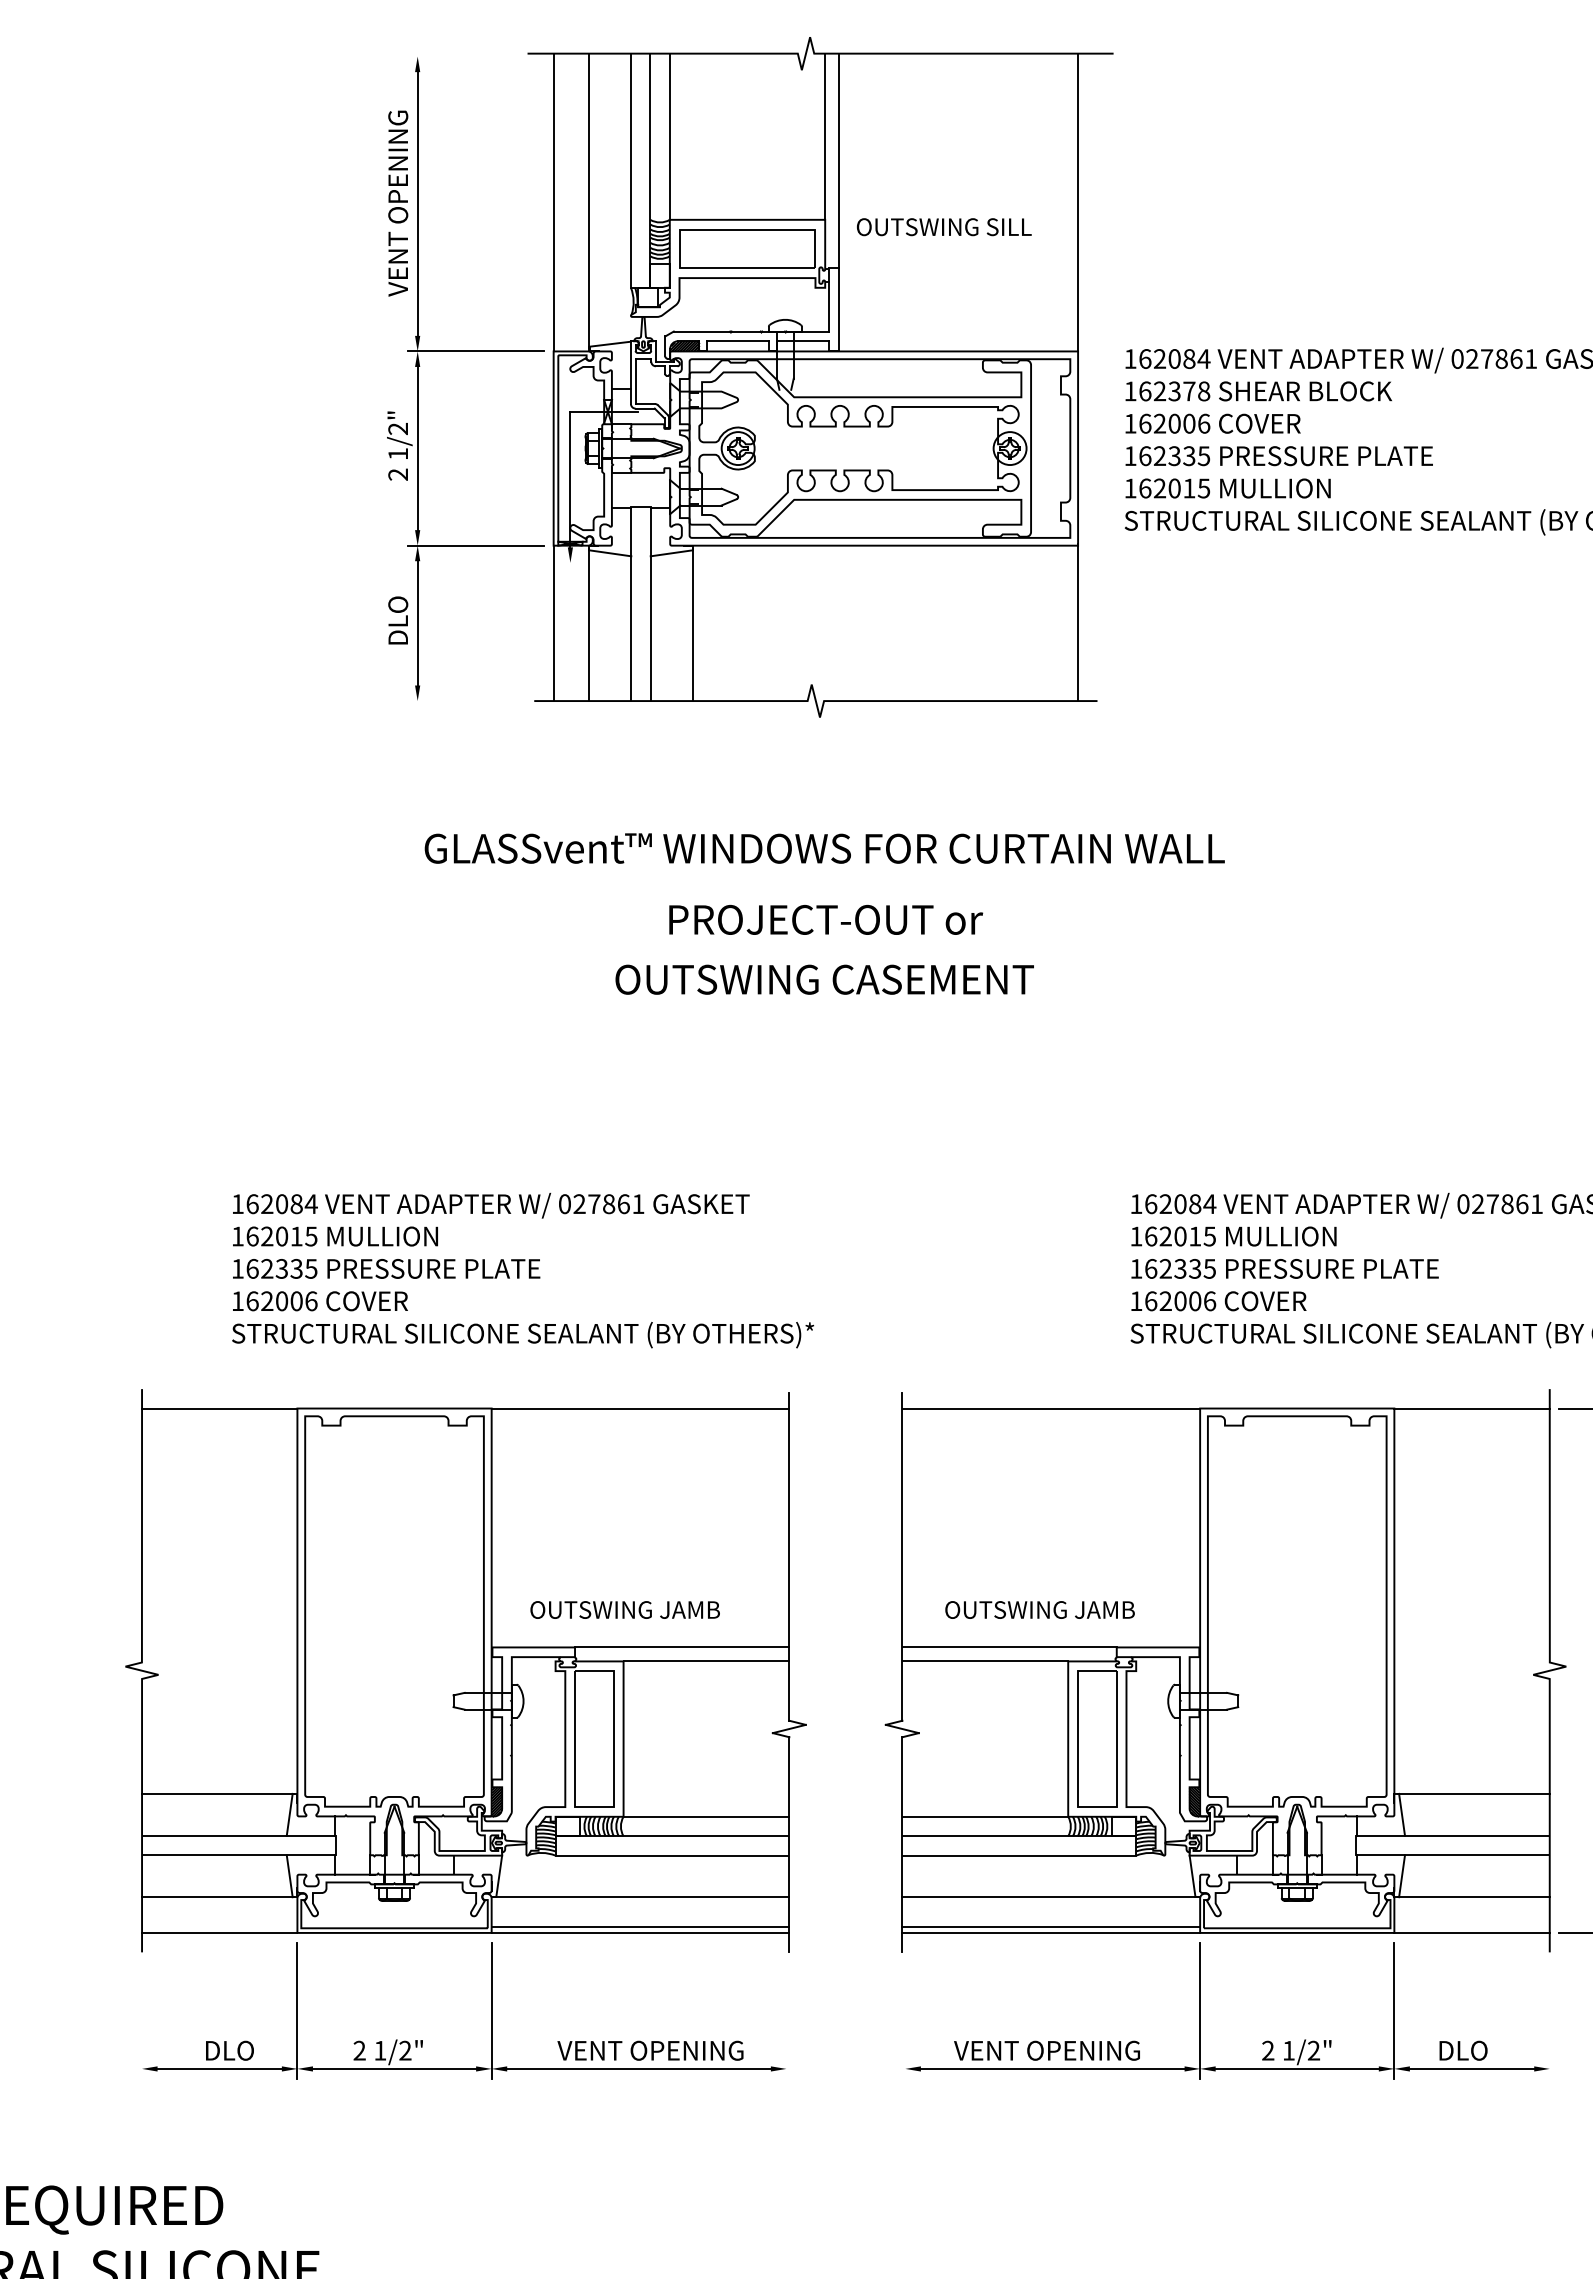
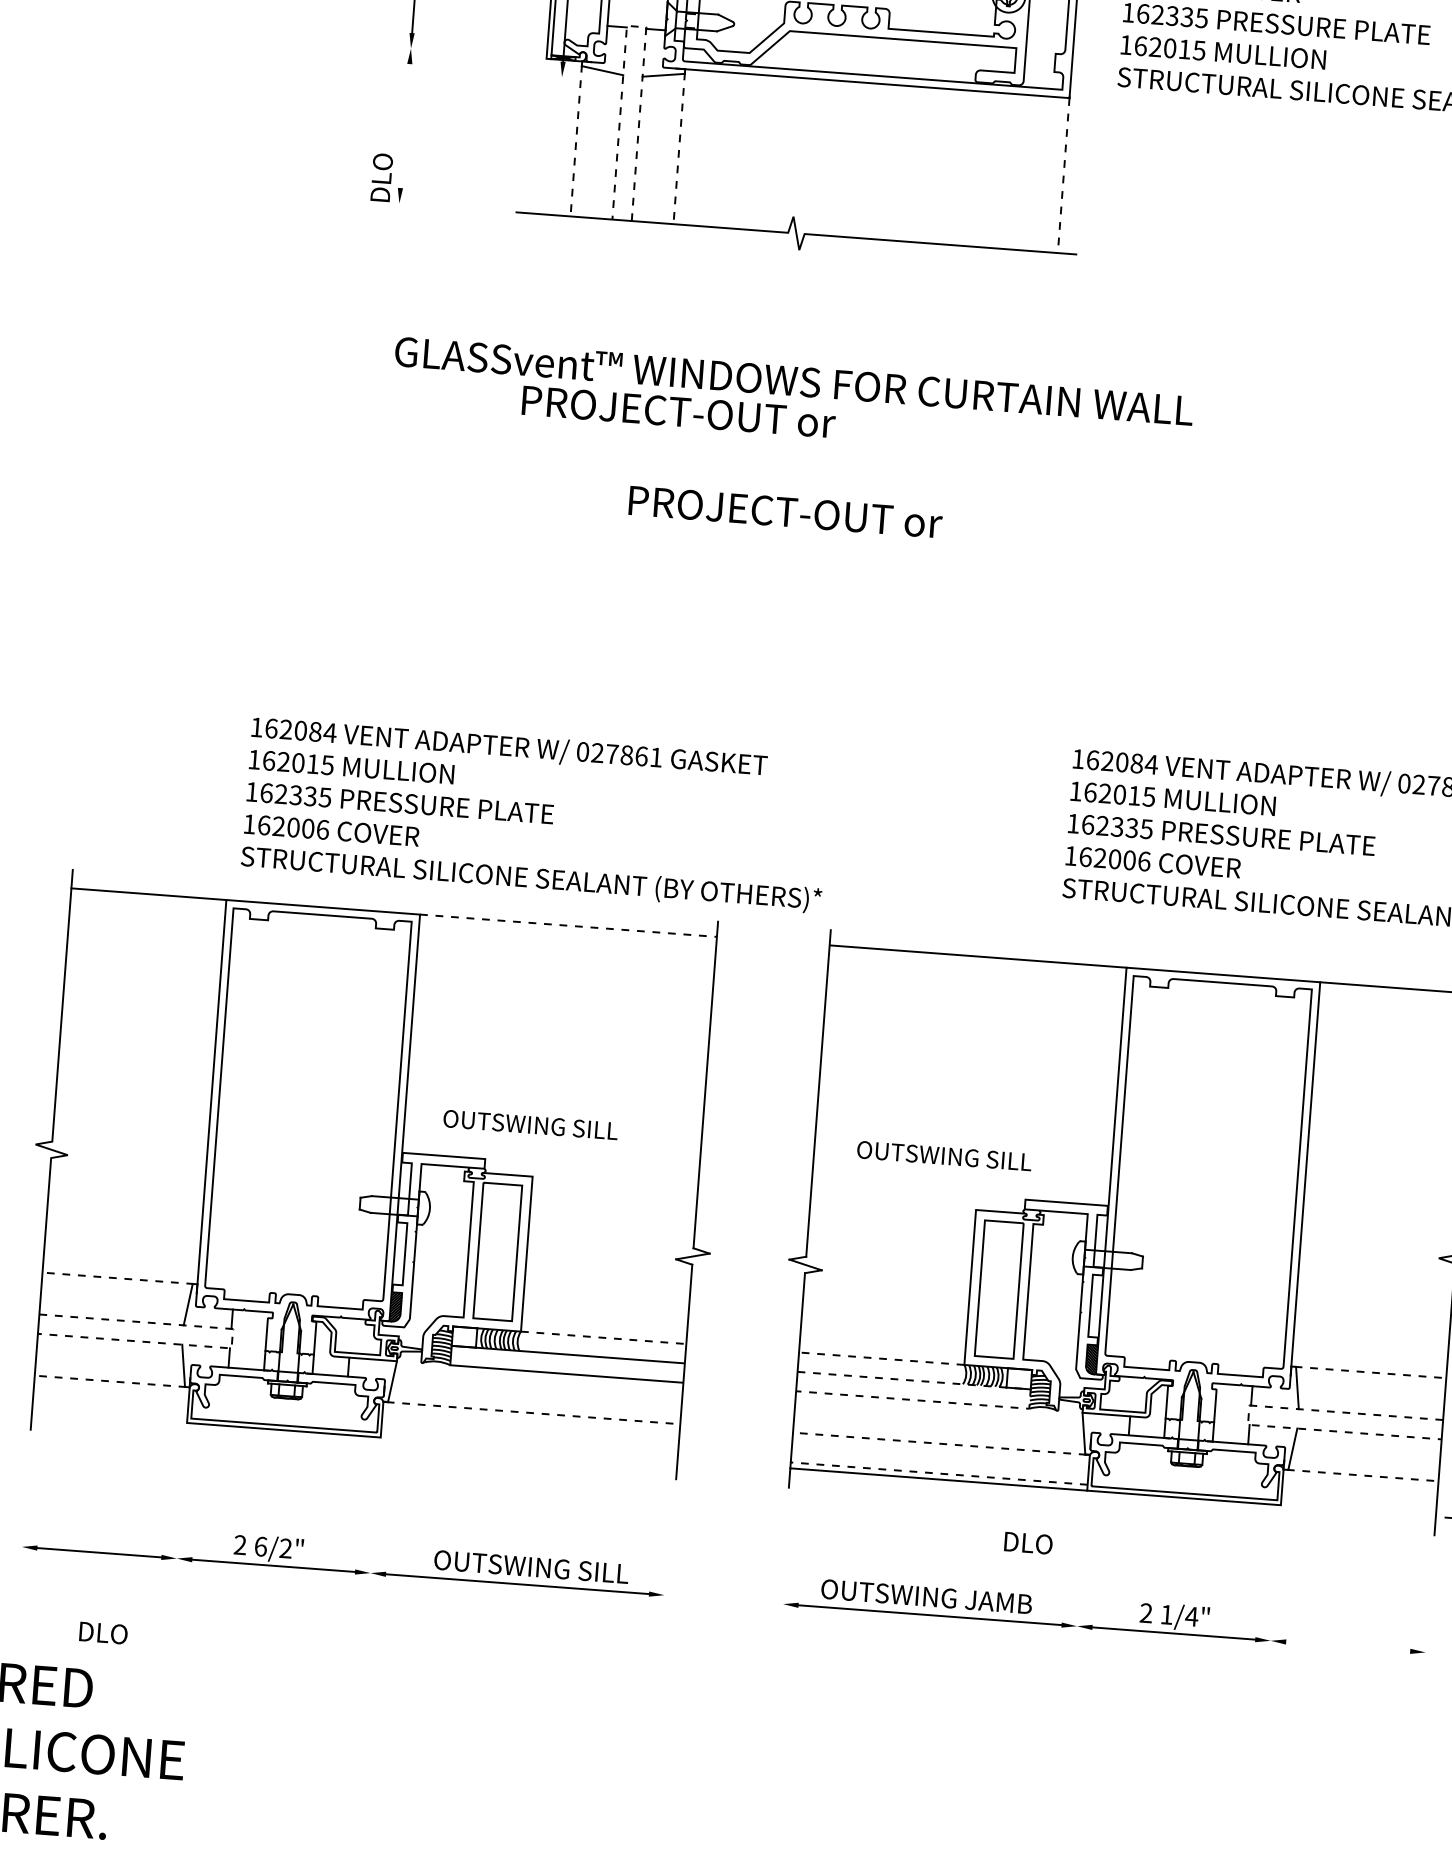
line: (641, 506) -> (637, 26), solid -> dashed
line: (475, 545) -> (468, 52), removed
text: (398, 620) -> (382, 177), moved
line: (417, 623) -> (404, 126), removed
line: (553, 623) -> (540, 136), removed
line: (1078, 623) -> (1064, 175), solid -> dashed
line: (589, 625) -> (576, 141), solid -> dashed
line: (692, 625) -> (679, 148), solid -> dashed
text: (826, 919) -> (679, 411), moved
text: (824, 979) -> (784, 511), OUTSWING CASEMENT -> PROJECT-OUT or
text: (523, 1270) -> (536, 815), moved
line: (640, 1408) -> (568, 925), solid -> dashed
text: (689, 1609) -> (602, 1129), OUTSWING JAMB -> OUTSWING SILL
text: (1104, 1609) -> (1016, 1160), OUTSWING JAMB -> OUTSWING SILL
line: (681, 1647) -> (591, 1167), removed
line: (1009, 1647) -> (918, 1191), removed
line: (705, 1661) -> (614, 1182), removed
line: (985, 1661) -> (893, 1203), removed
line: (217, 1793) -> (117, 1277), solid -> dashed
line: (1474, 1793) -> (1371, 1372), solid -> dashed
line: (706, 1816) -> (603, 1337), solid -> dashed
line: (985, 1816) -> (881, 1358), solid -> dashed
line: (336, 1845) -> (232, 1338), solid -> dashed
line: (1136, 1845) -> (1030, 1398), solid -> dashed
line: (1355, 1845) -> (1248, 1415), solid -> dashed
line: (217, 1897) -> (110, 1381), solid -> dashed
line: (642, 1897) -> (533, 1413), solid -> dashed
line: (1049, 1897) -> (939, 1444), solid -> dashed
line: (1474, 1897) -> (1363, 1475), solid -> dashed
line: (640, 1927) -> (529, 1443), removed
line: (1051, 1927) -> (939, 1474), solid -> dashed
line: (219, 1932) -> (109, 1416), removed
line: (640, 1932) -> (529, 1448), removed
line: (1471, 1932) -> (1357, 1510), removed
line: (297, 2010) -> (181, 1500), removed
line: (491, 2010) -> (374, 1514), removed
line: (1200, 2010) -> (1081, 1568), removed
line: (1394, 2010) -> (1275, 1582), removed
text: (229, 2050) -> (103, 1632), moved
text: (380, 2050) -> (261, 1546), 1/2" -> 6/2"
text: (651, 2050) -> (531, 1566), VENT OPENING -> OUTSWING SILL
text: (1047, 2050) -> (926, 1596), VENT OPENING -> OUTSWING JAMB
text: (1313, 2050) -> (1191, 1616), 1/2" -> 1/4"
text: (1463, 2050) -> (1028, 1542), moved
line: (1471, 2068) -> (1347, 1646), removed

